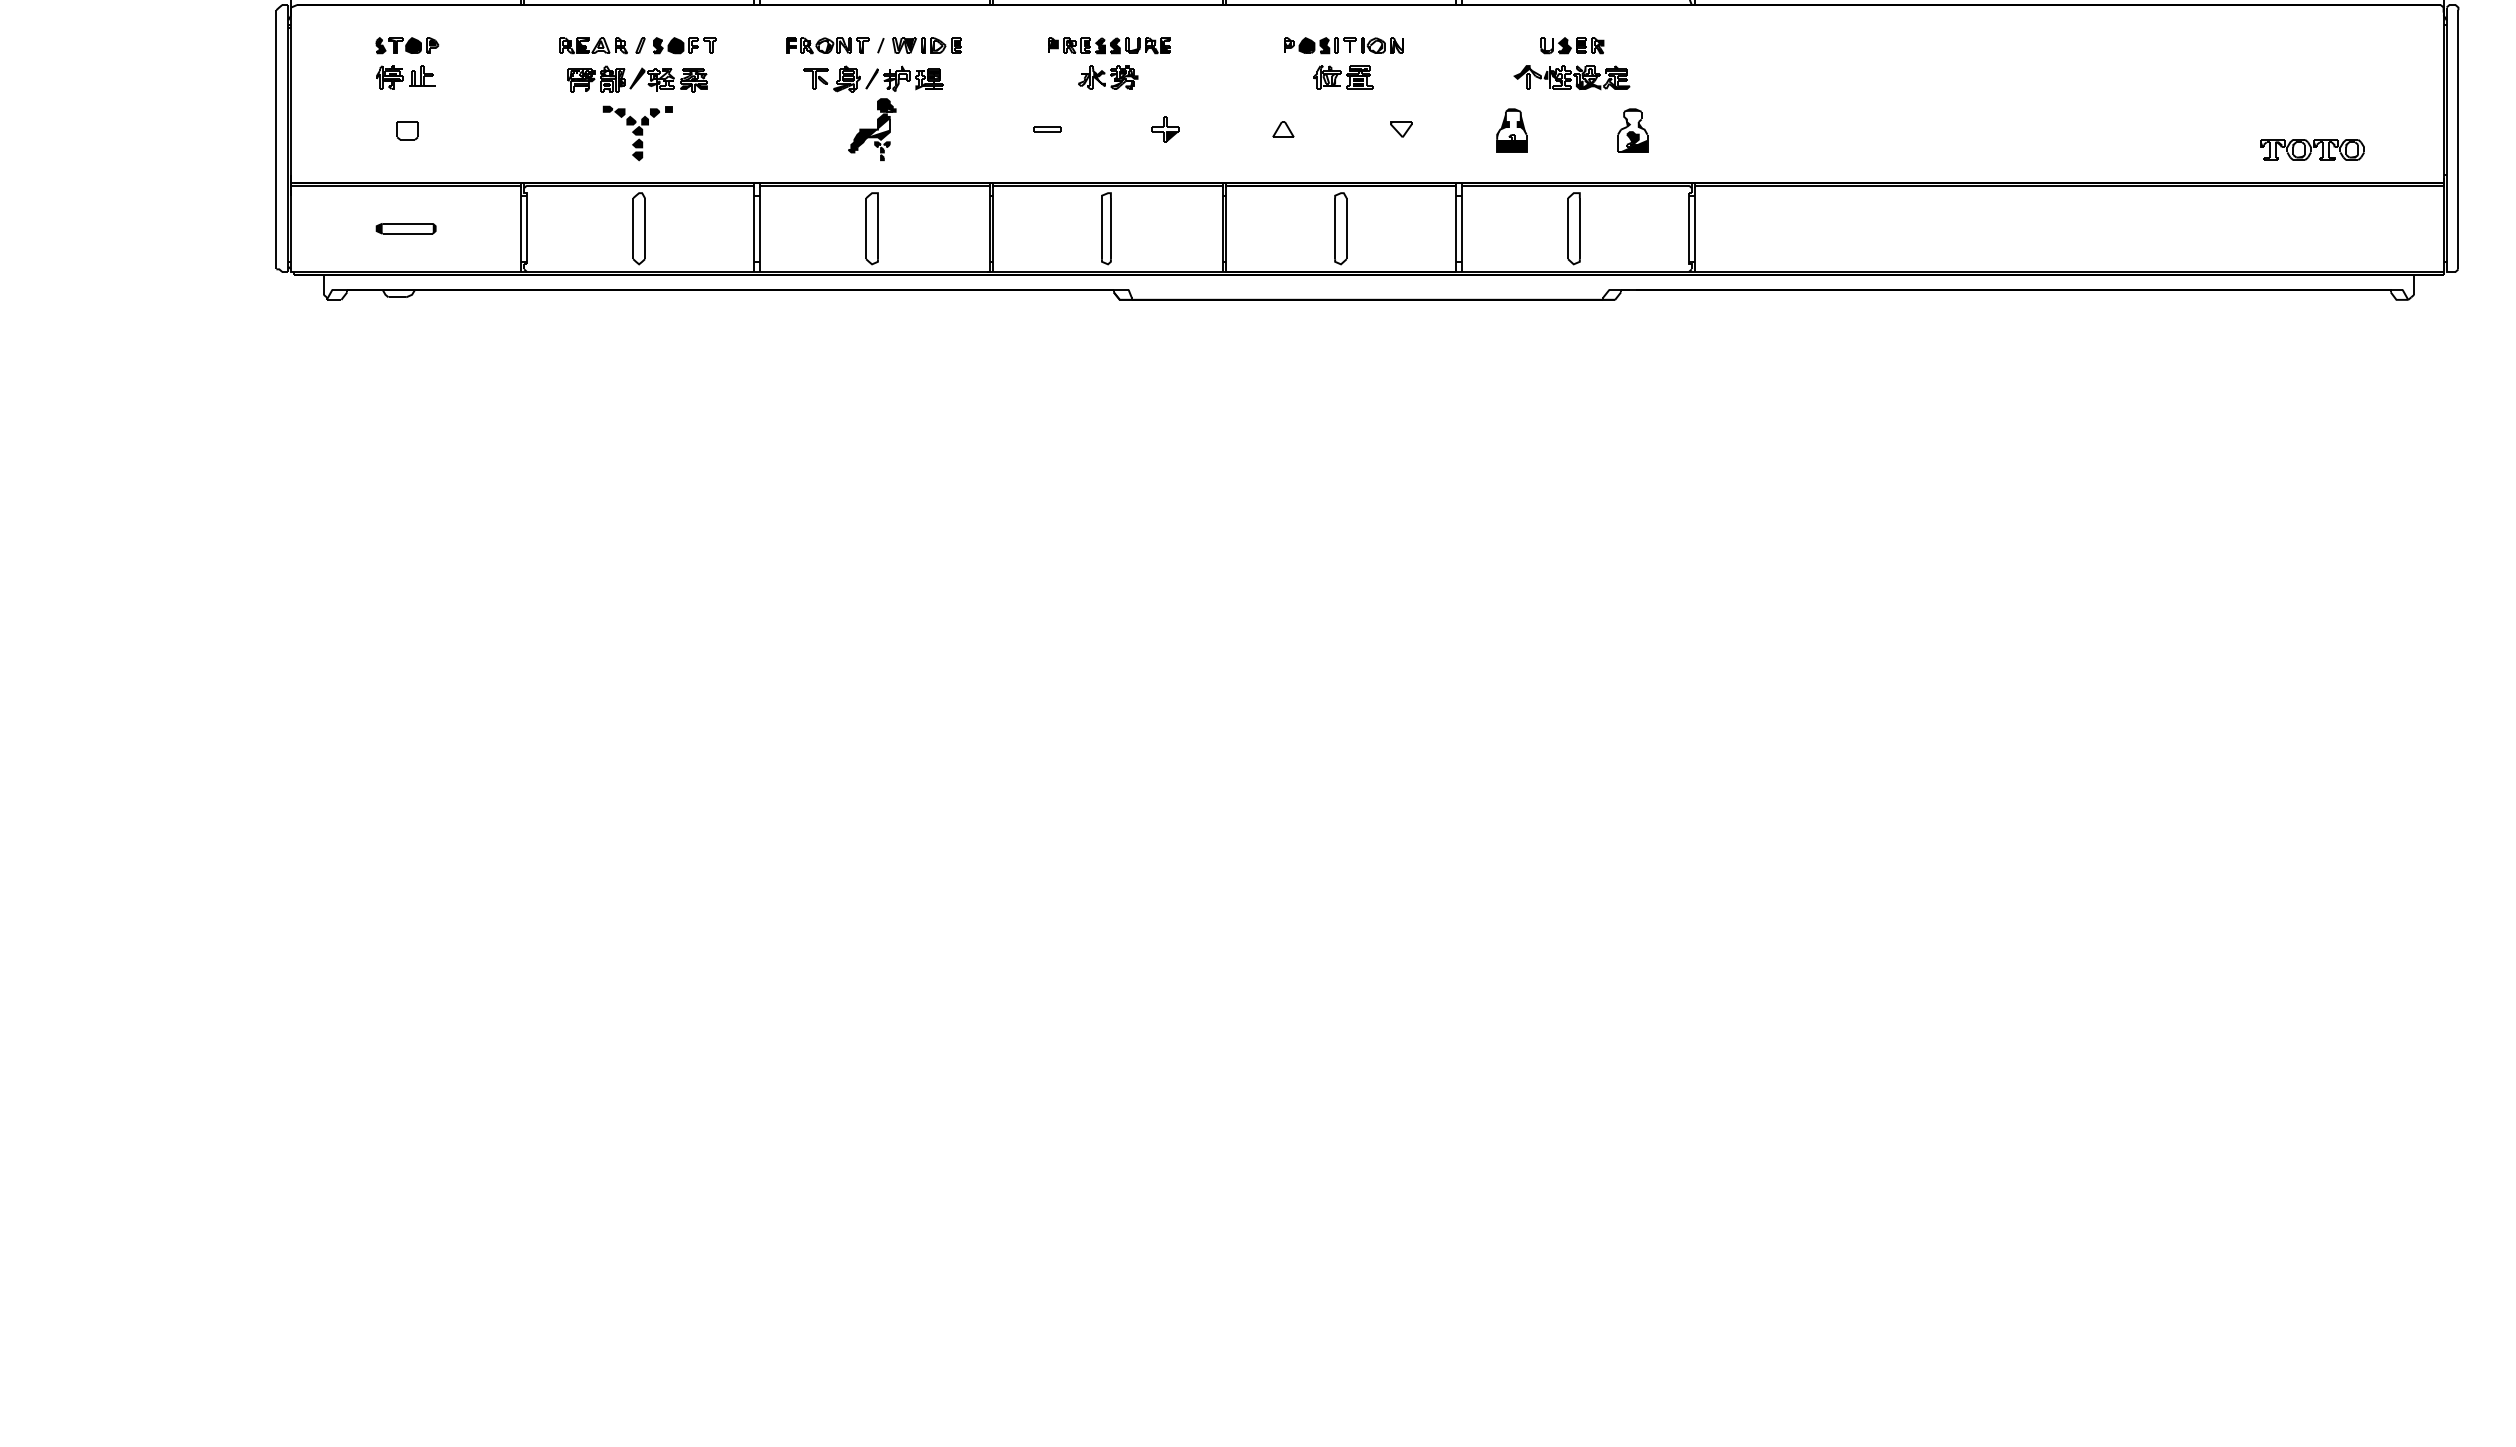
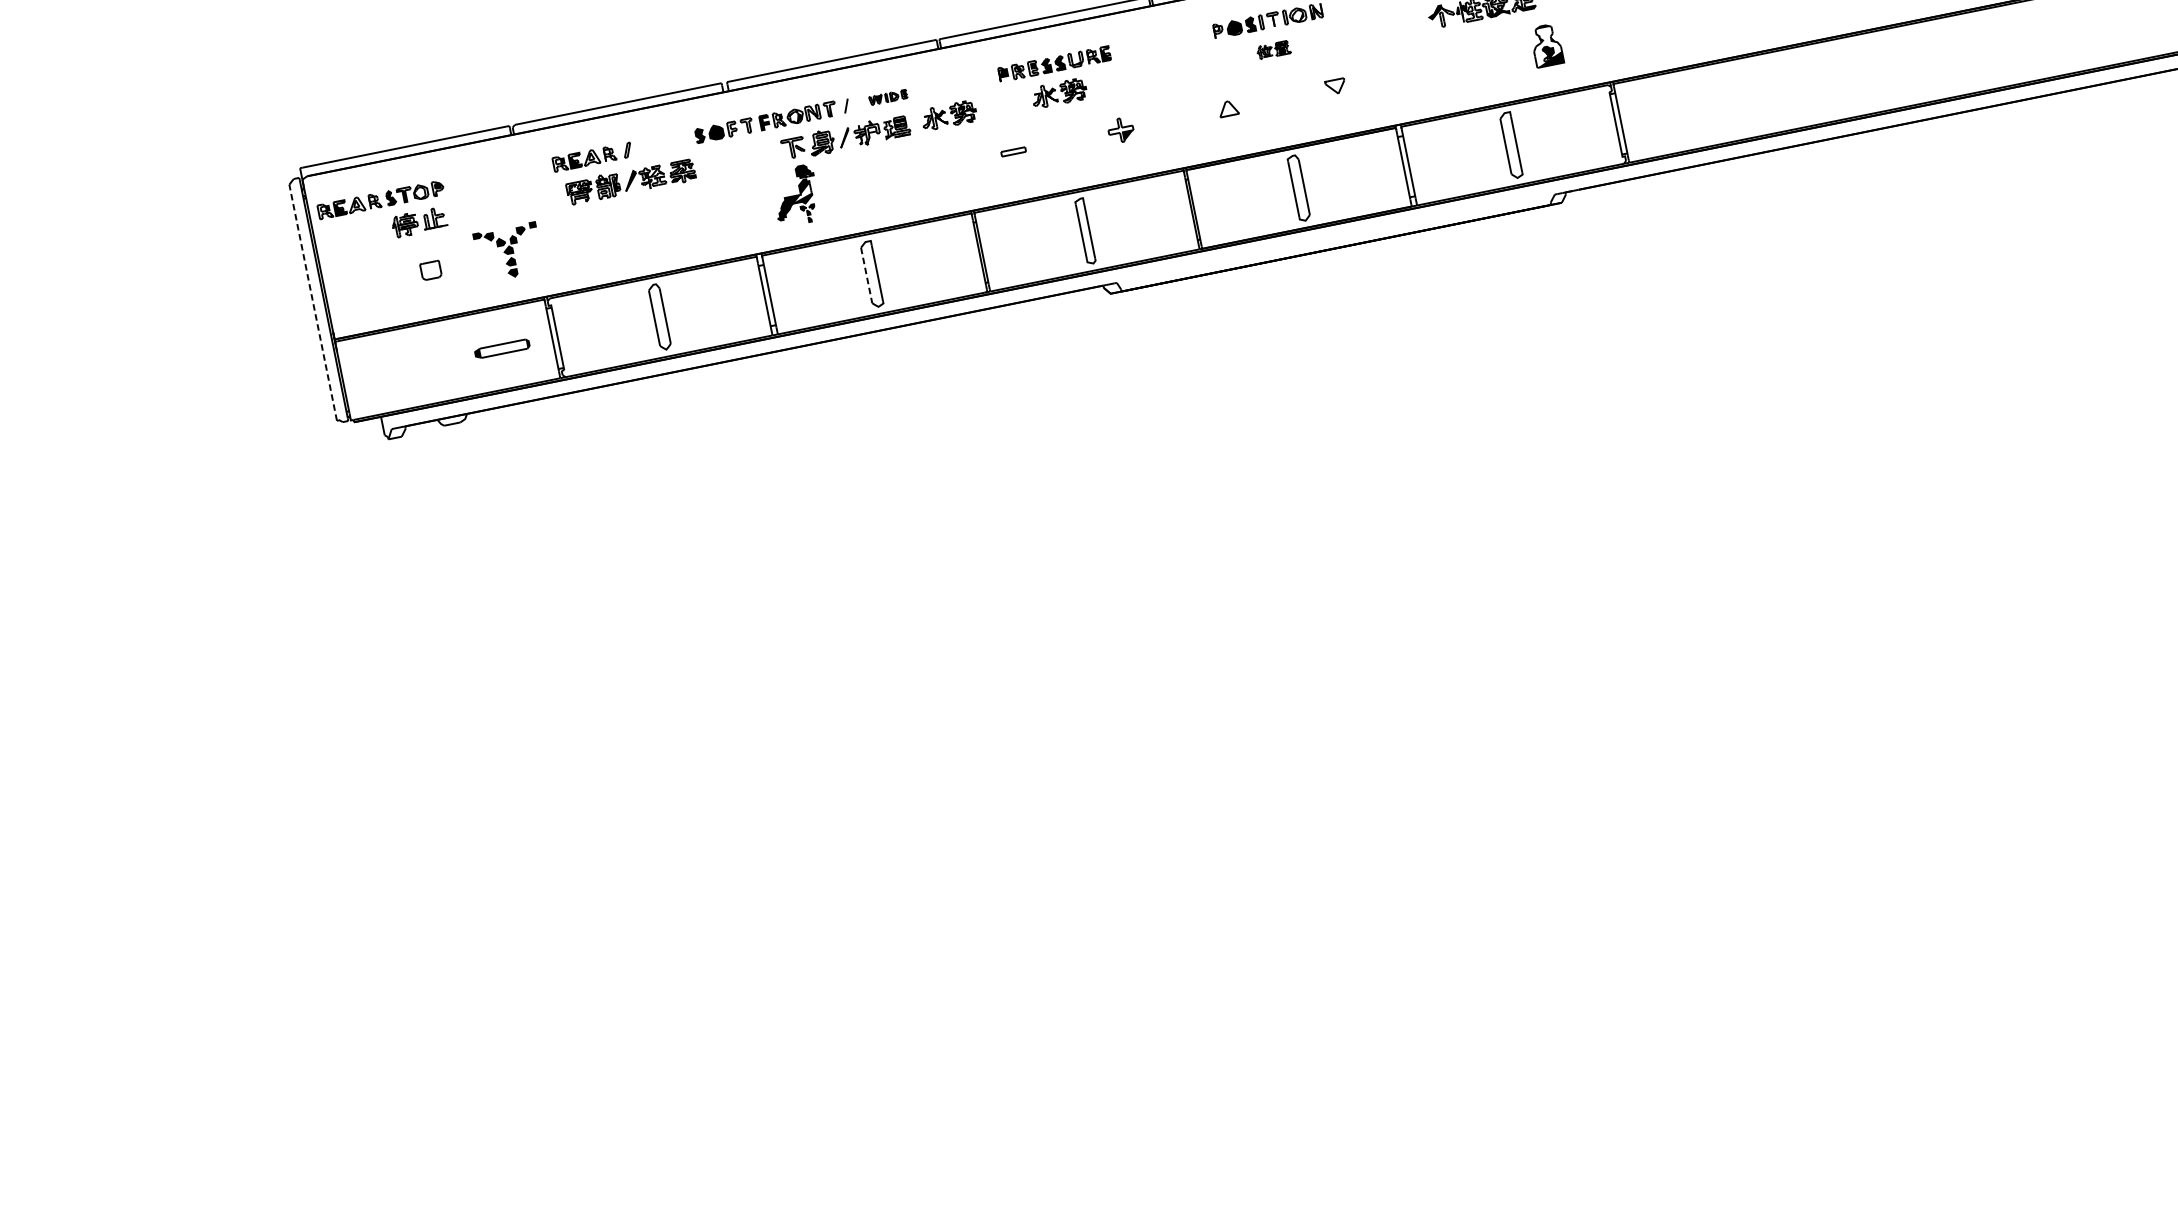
part: (335, 45) -> (349, 206), added
fill: (413, 45) -> (420, 191), removed
part: (684, 45) -> (724, 130), moved
part: (926, 45) -> (887, 97), size x0.6
part: (987, 77) -> (949, 115), added
part: (1343, 77) -> (1273, 50), size x0.6
part: (872, 129) -> (795, 195), moved
part: (1511, 130) -> (1436, 67), removed
part: (637, 133) -> (508, 252), moved
line: (276, 139) -> (313, 302), solid -> dashed
part: (405, 228) -> (501, 348), moved
line: (866, 229) -> (867, 276), solid -> dashed

